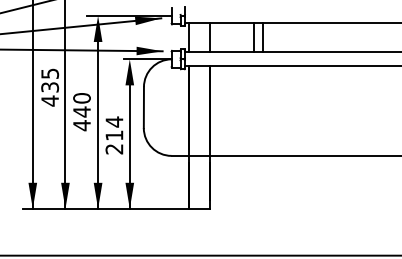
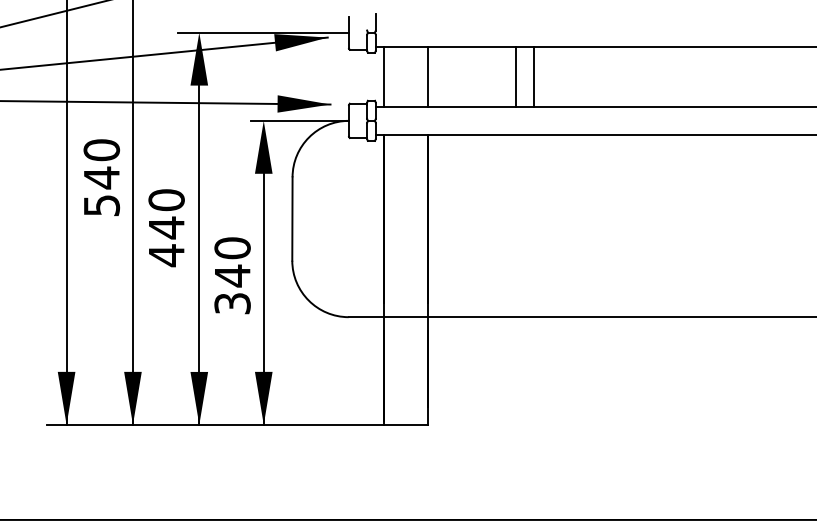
text: (50, 87) -> (102, 178), 435 -> 540
text: (114, 135) -> (232, 275), 214 -> 340

